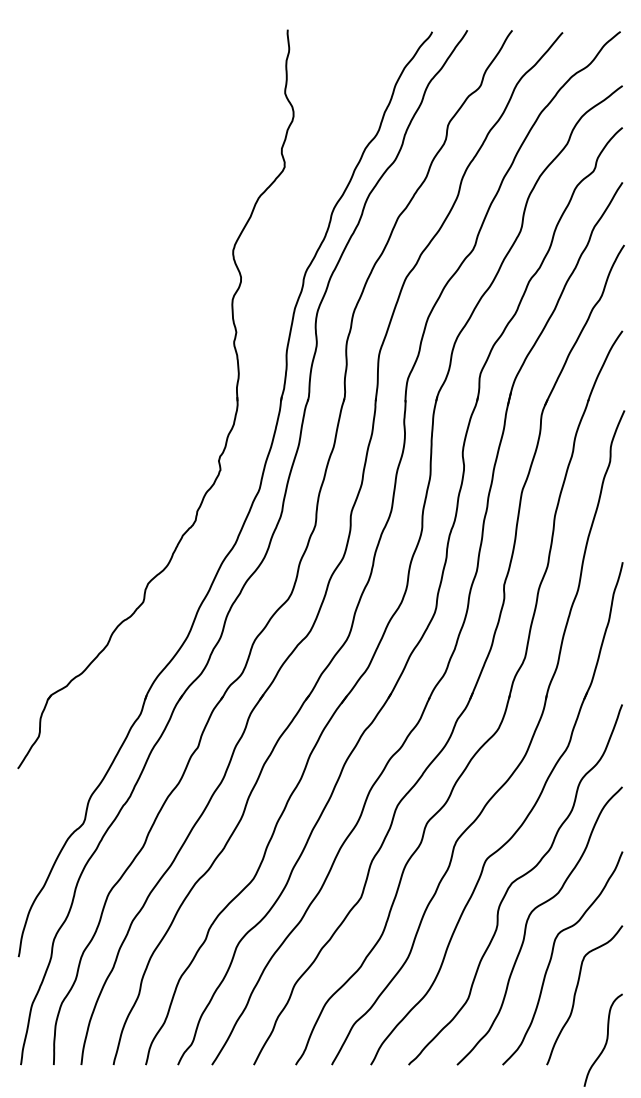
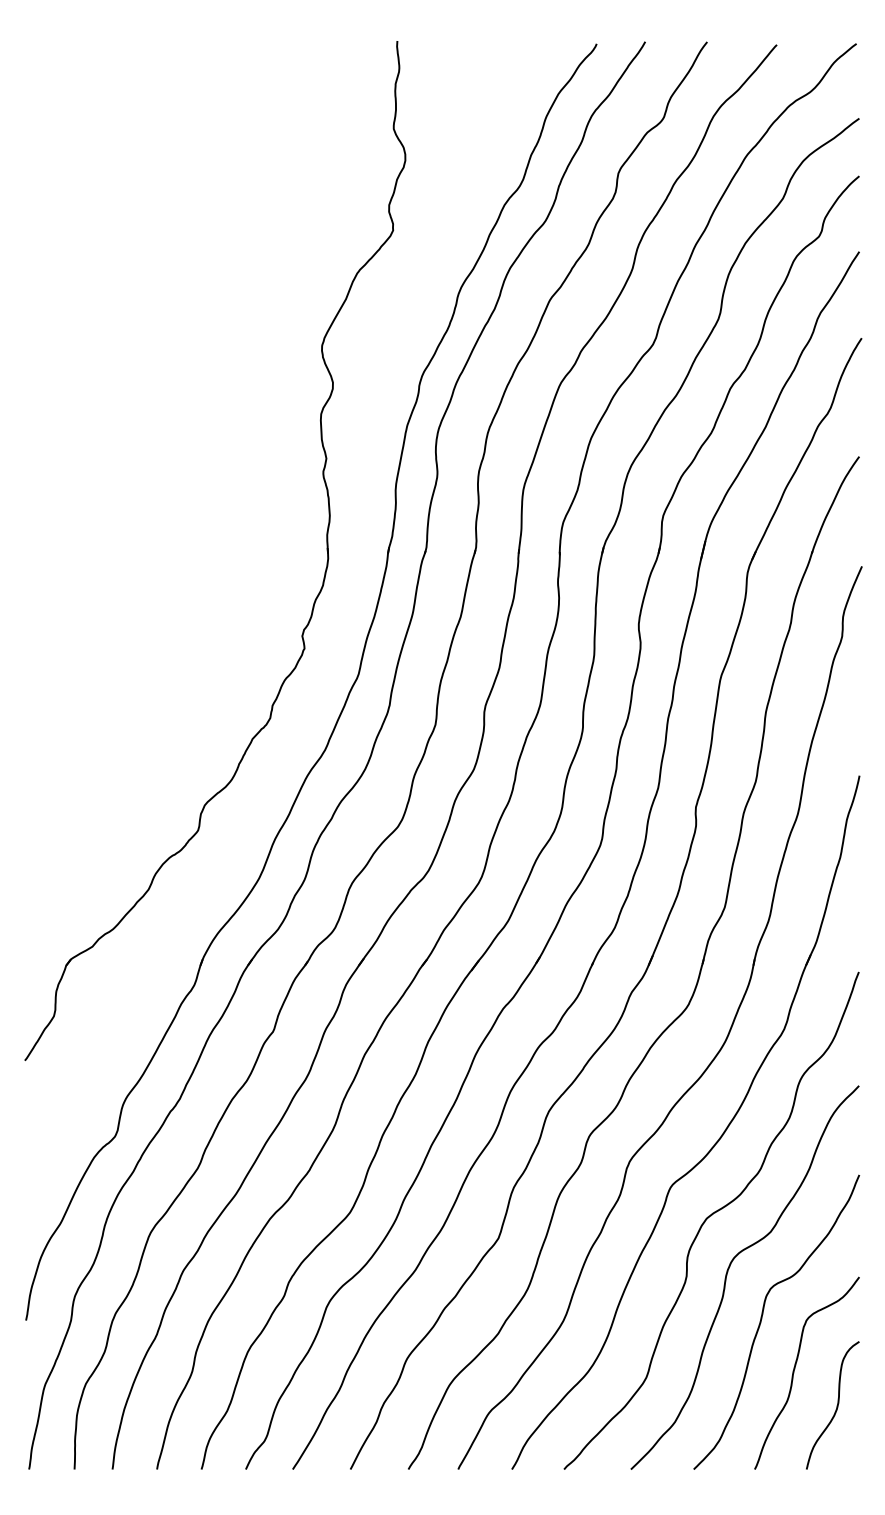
curve: (606, 1040) -> (836, 1405), moved

